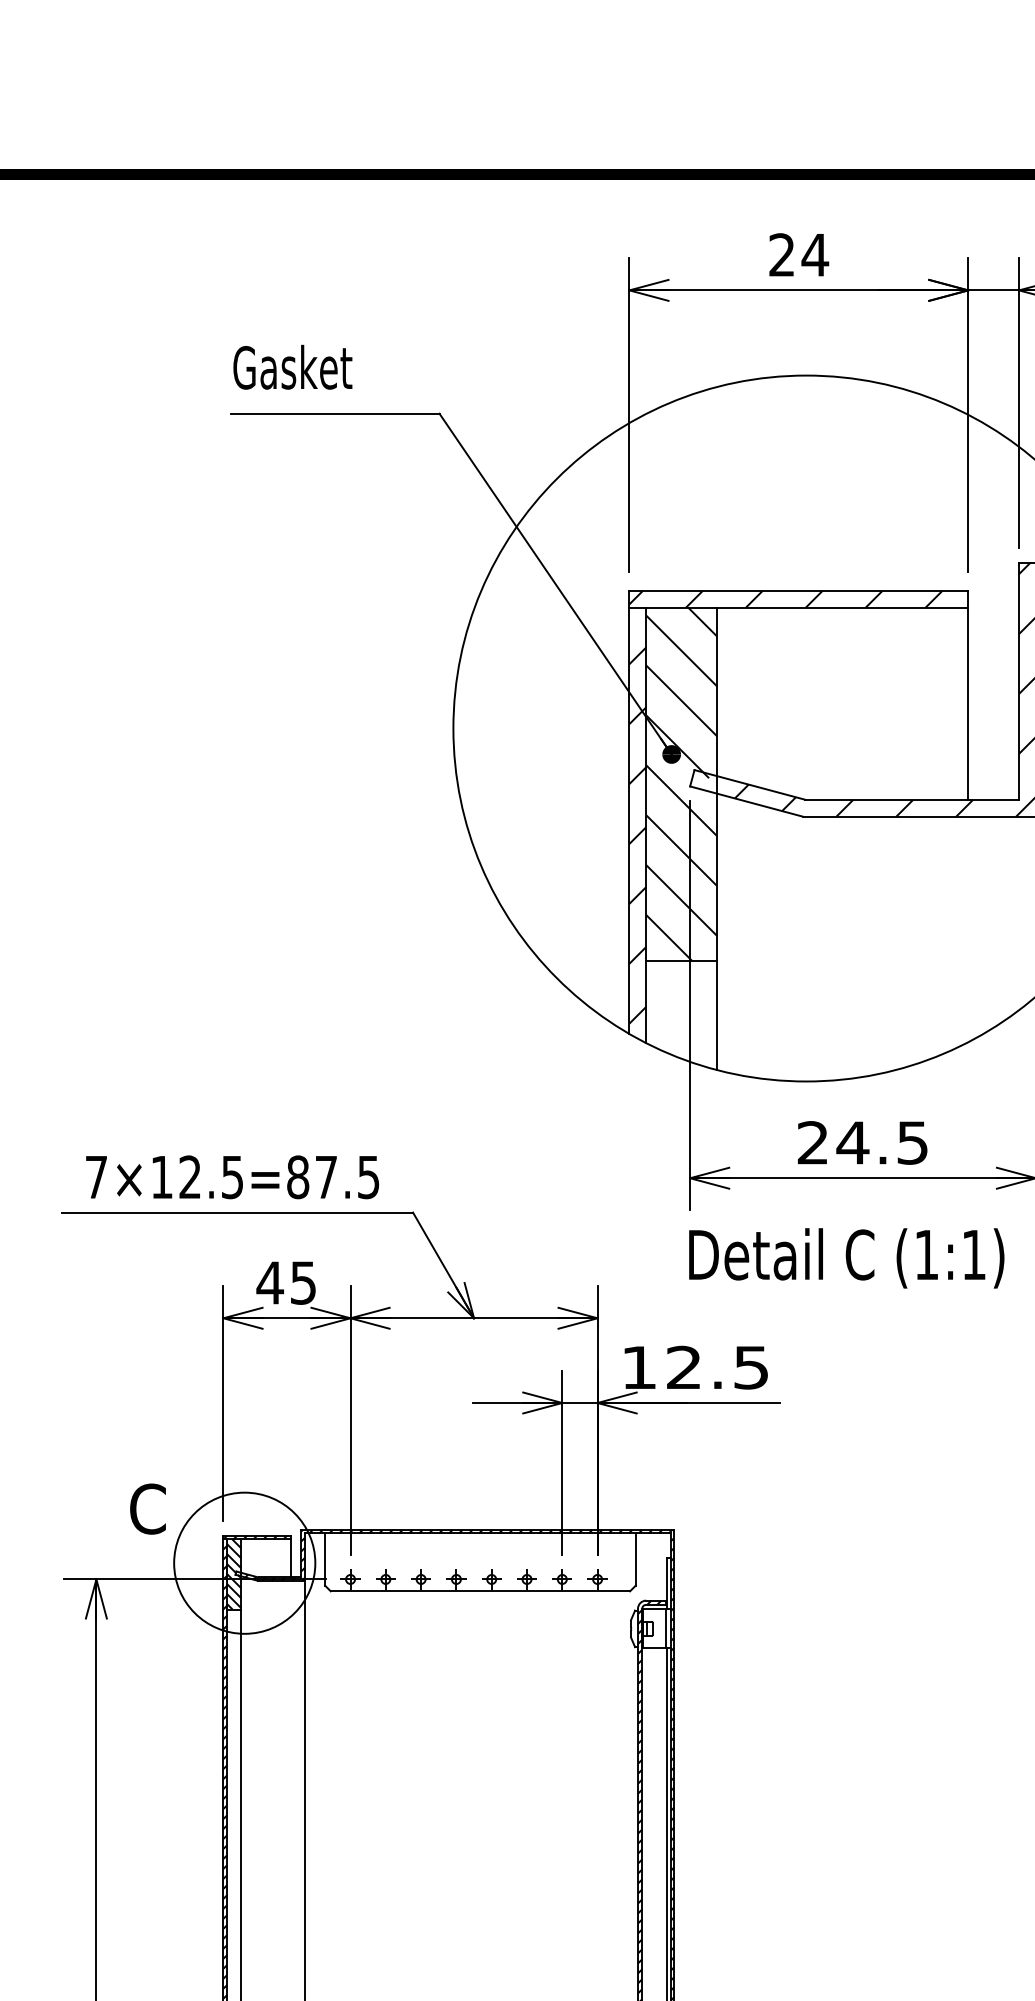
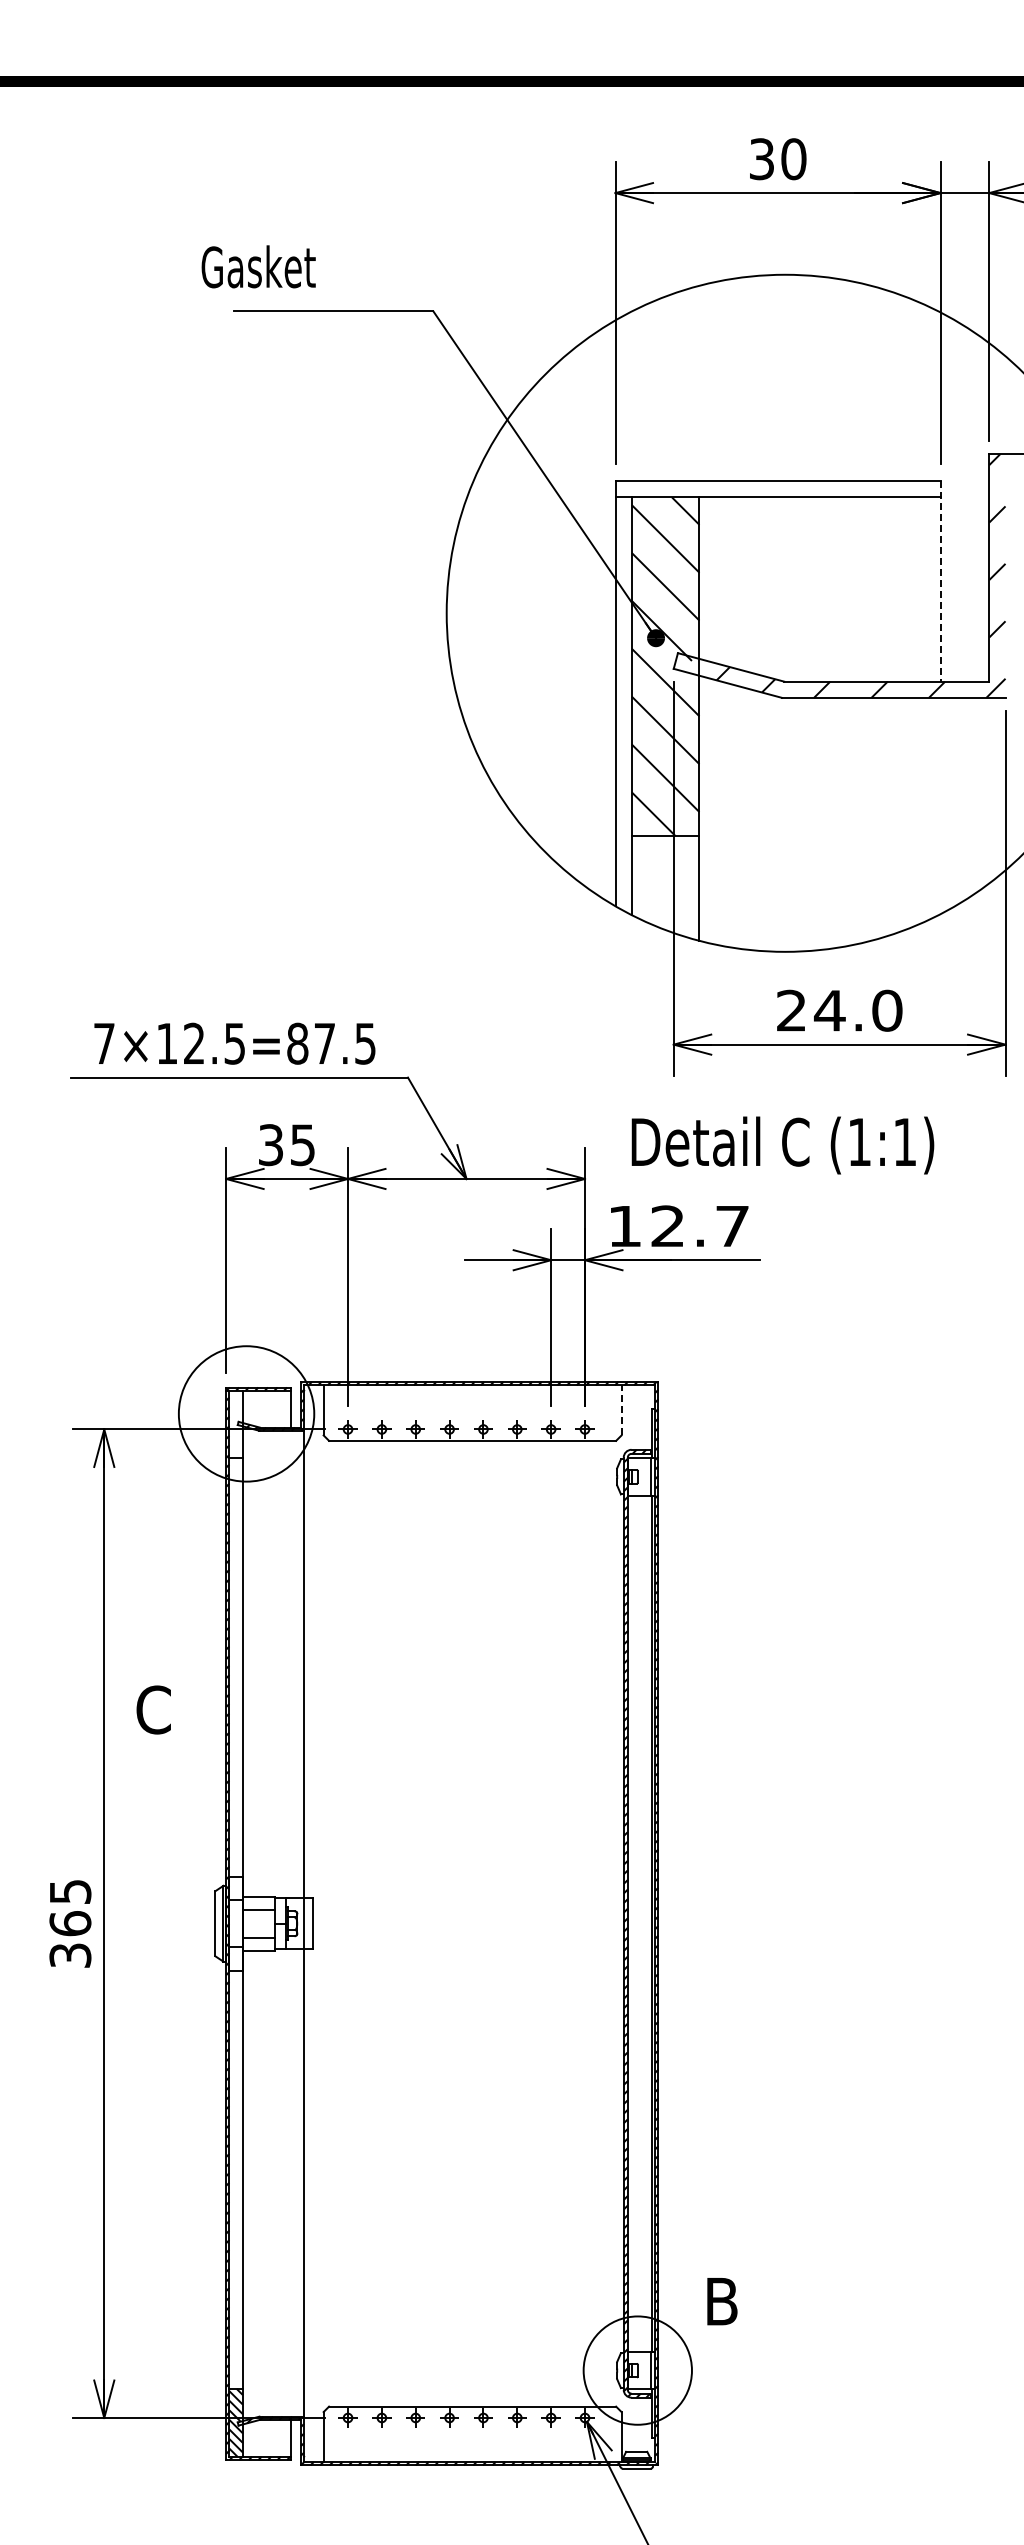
text: (799, 255) -> (778, 159), 24 -> 30
text: (292, 366) -> (258, 266), moved
hatch: (785, 599) -> (765, 489), removed
line: (968, 695) -> (940, 581), solid -> dashed
hatch: (637, 835) -> (623, 715), removed
text: (912, 1142) -> (887, 1010), 24.5 -> 24.0
text: (846, 1258) -> (782, 1145), moved
text: (269, 1283) -> (270, 1145), 45 -> 35
text: (751, 1367) -> (732, 1226), 12.5 -> 12.7
text: (147, 1508) -> (153, 1709), moved
line: (635, 1558) -> (621, 1409), solid -> dashed
hatch: (233, 1574) -> (235, 1424), removed

